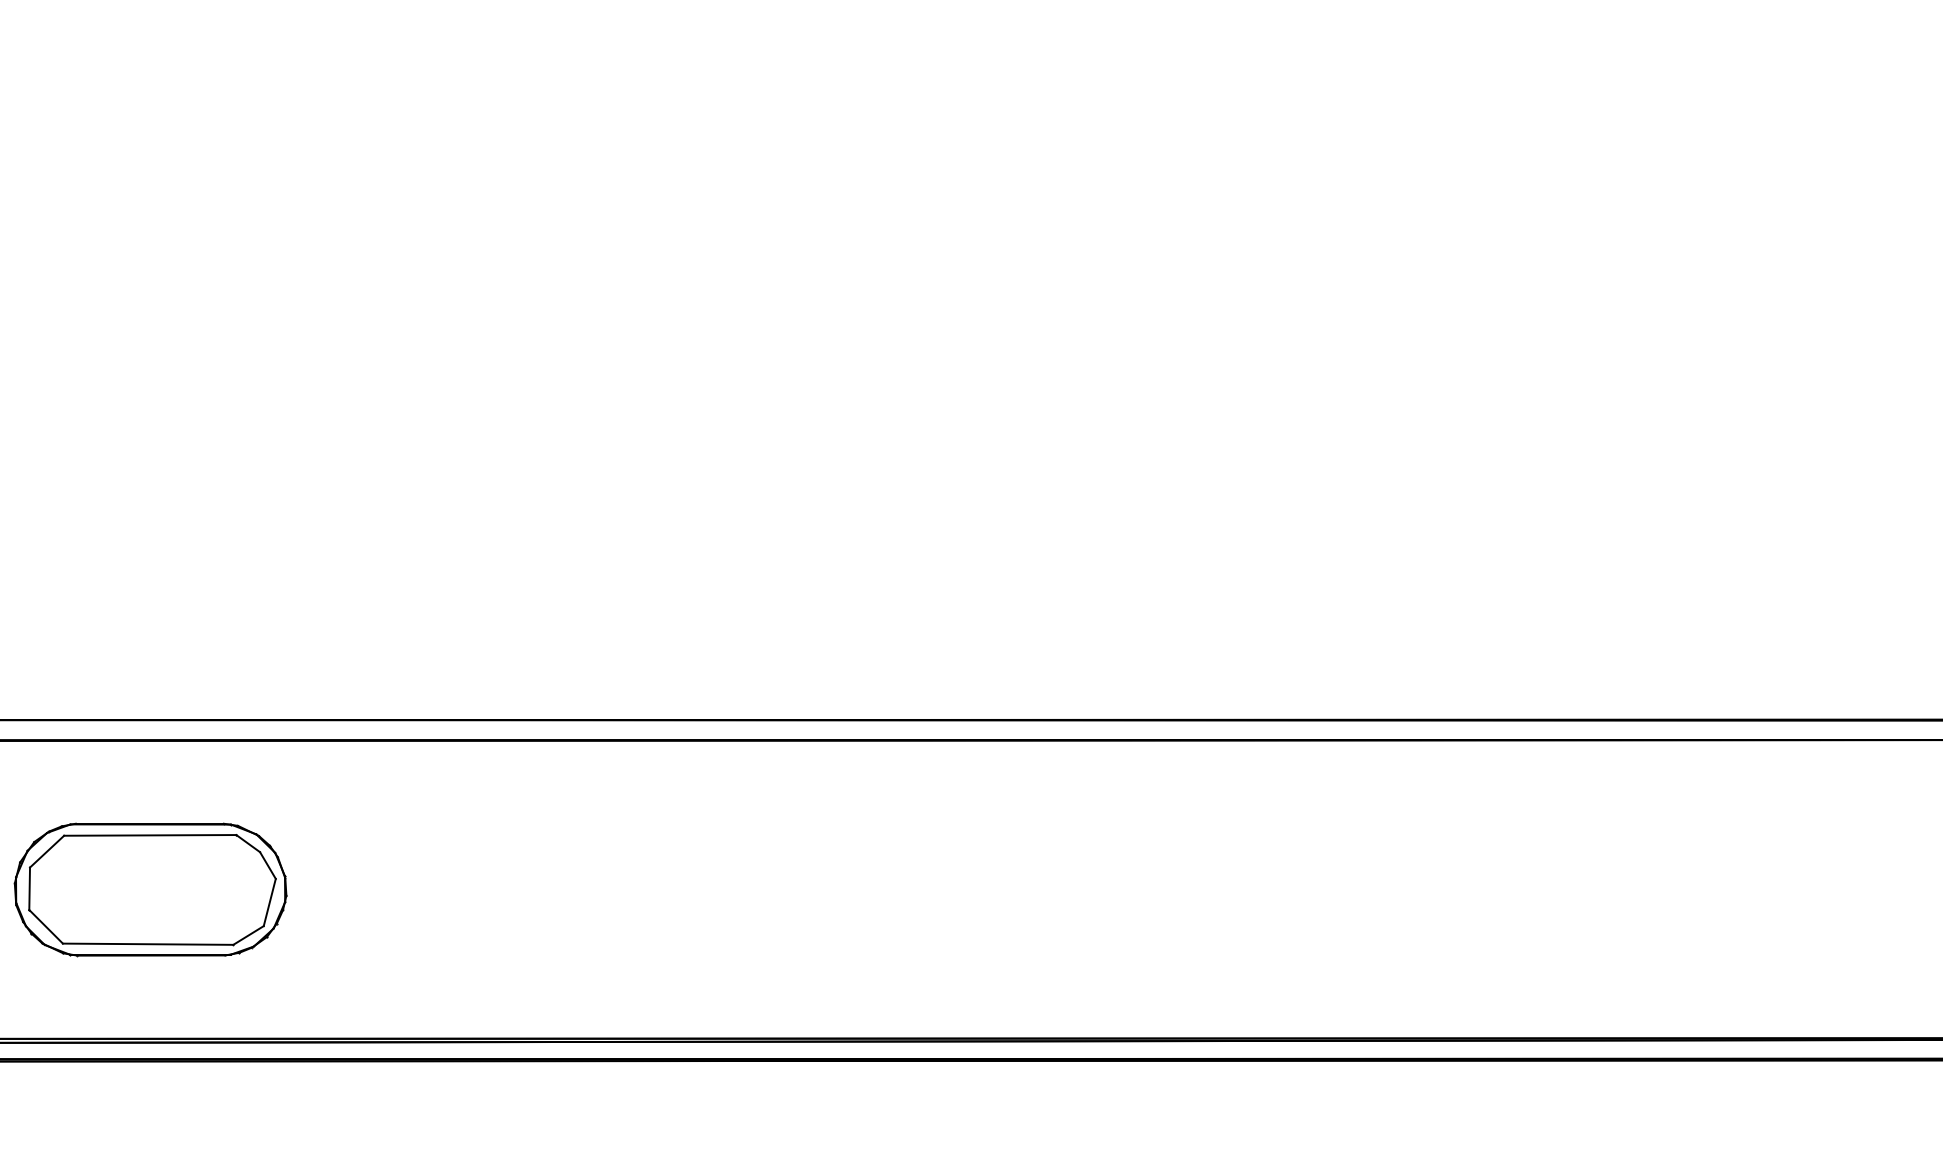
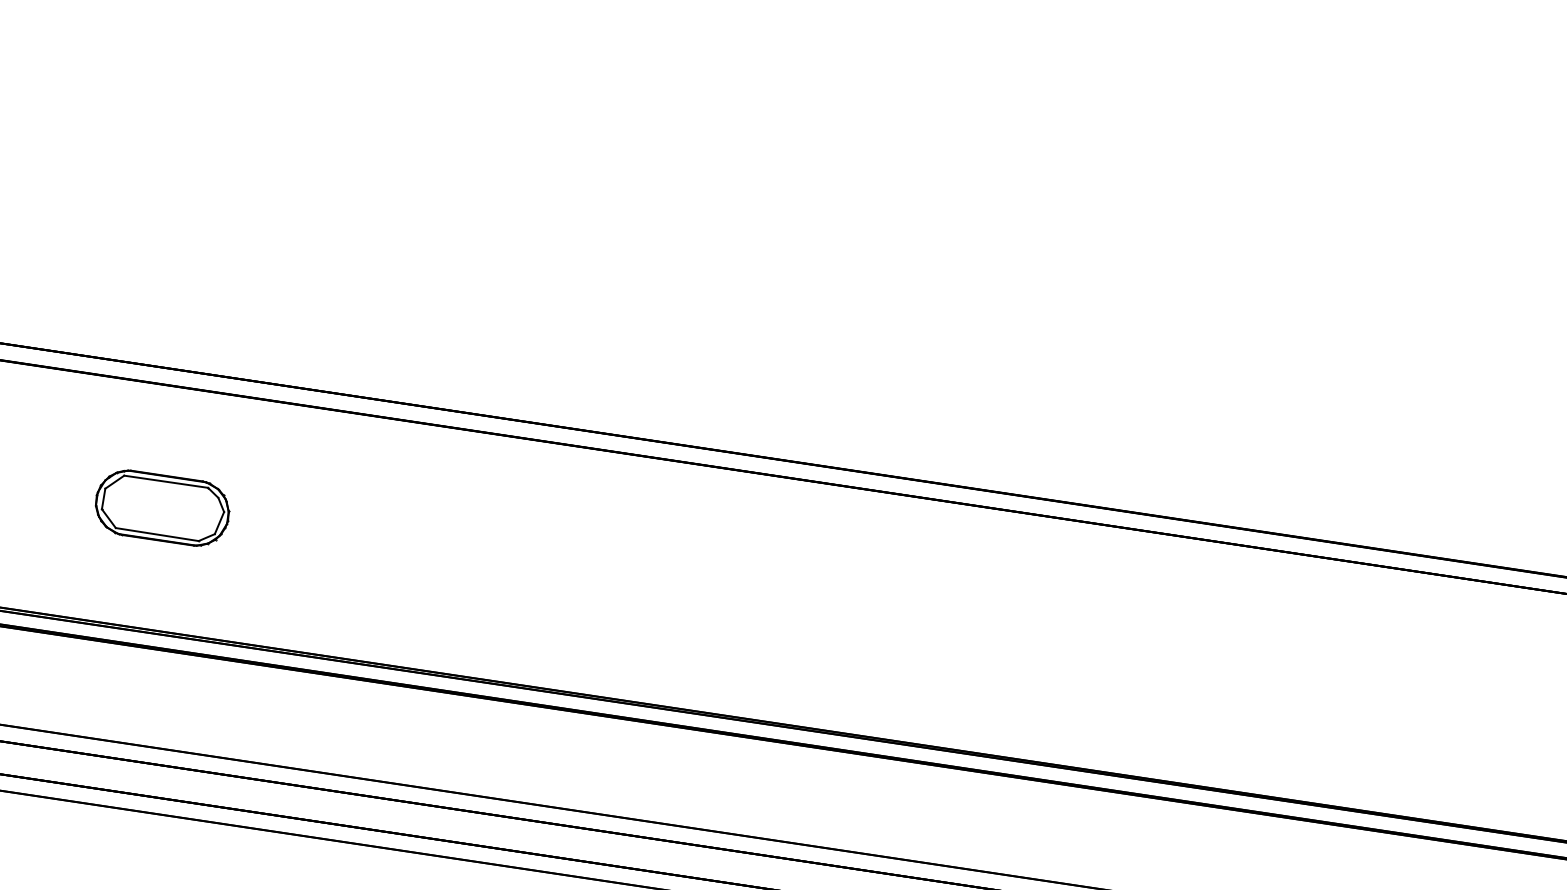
part: (150, 889) -> (162, 507), size x0.6

